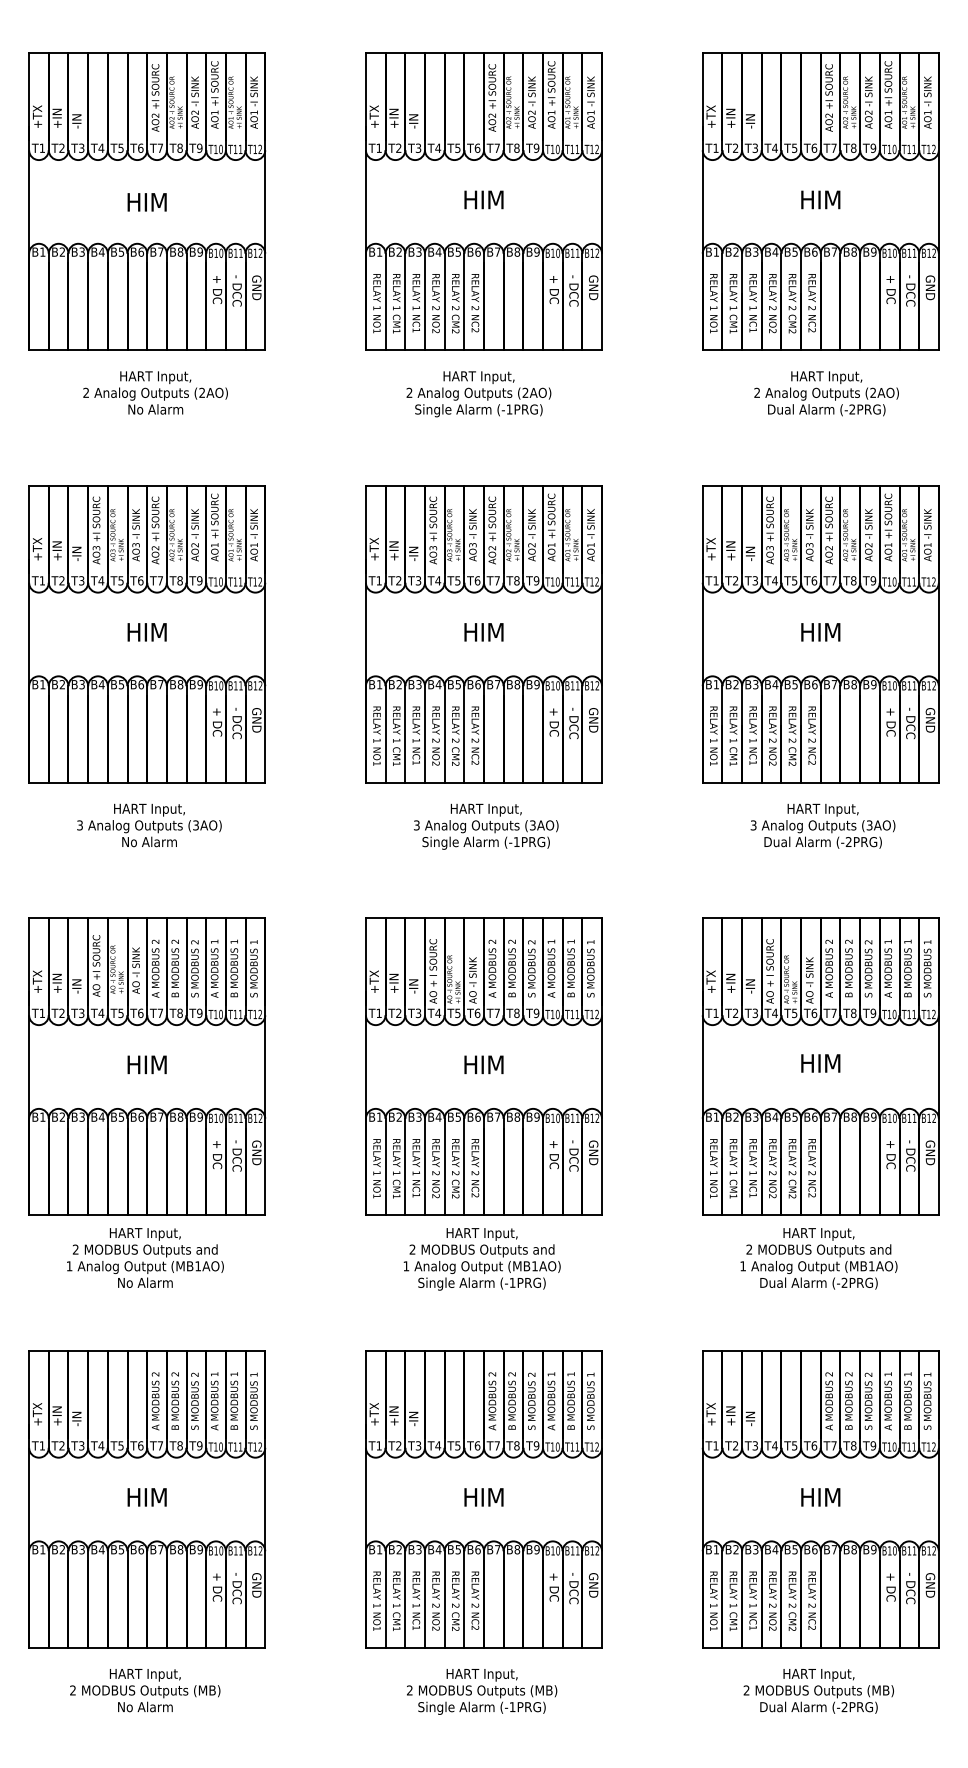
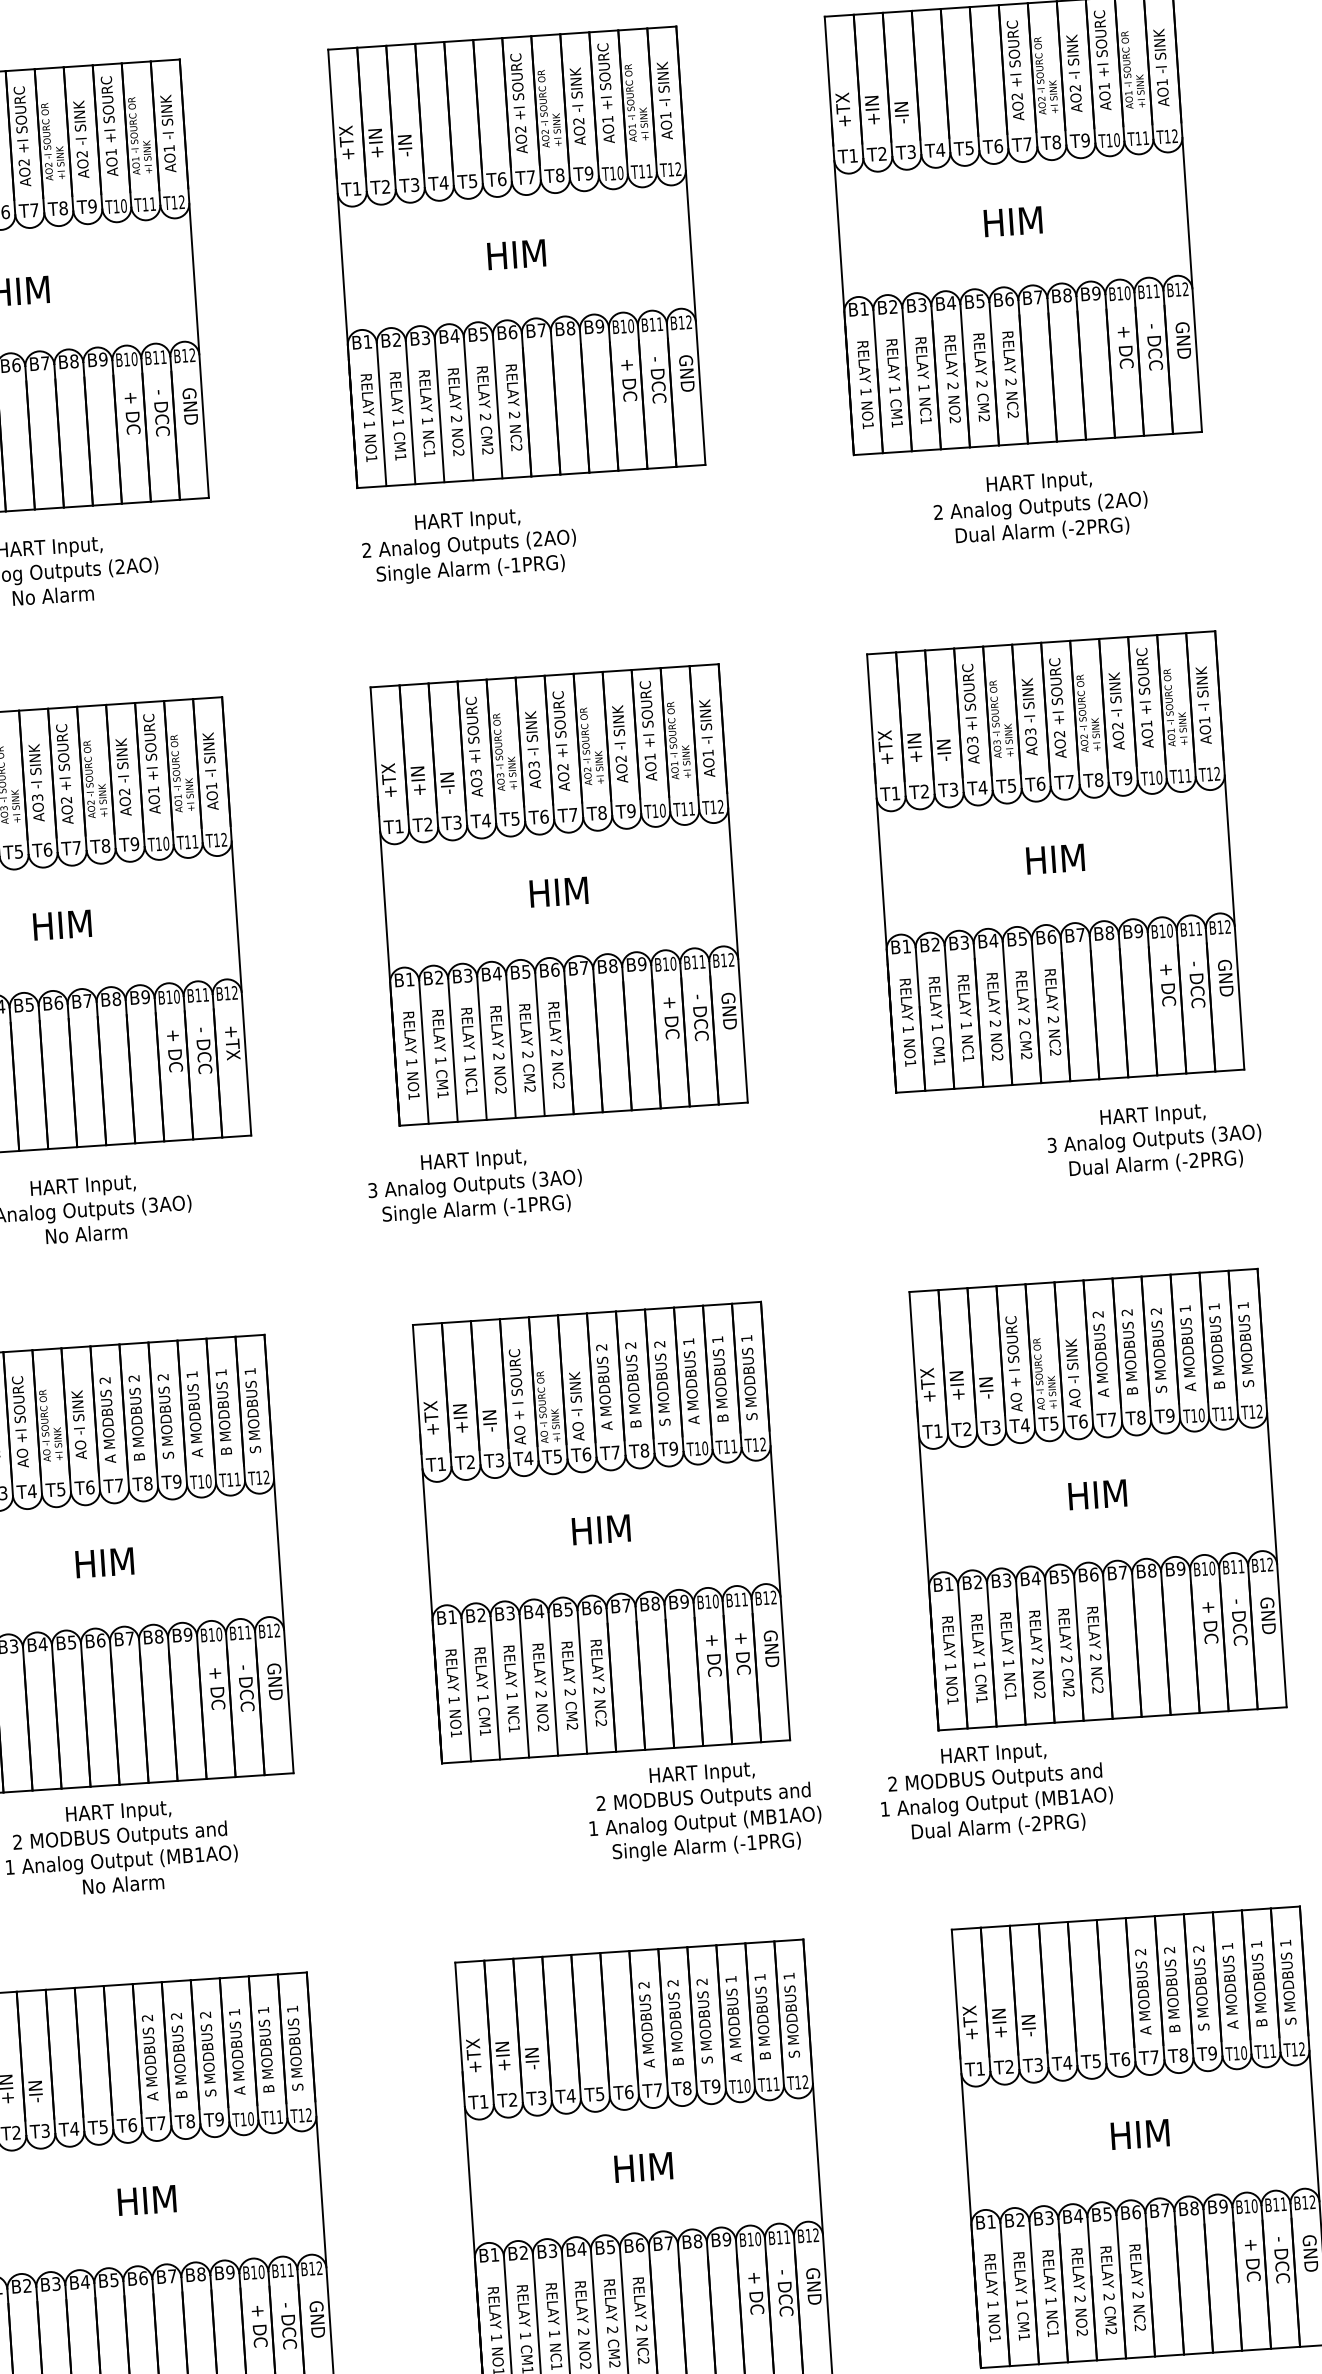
text: (478, 394) -> (468, 545), moved
text: (256, 720) -> (232, 1044), GND -> +TX
text: (822, 825) -> (1153, 1138), moved
text: (486, 826) -> (475, 1185), moved
text: (573, 1155) -> (742, 1654), - DCC -> + DC
text: (818, 1258) -> (995, 1790), moved
text: (481, 1259) -> (703, 1811), moved

